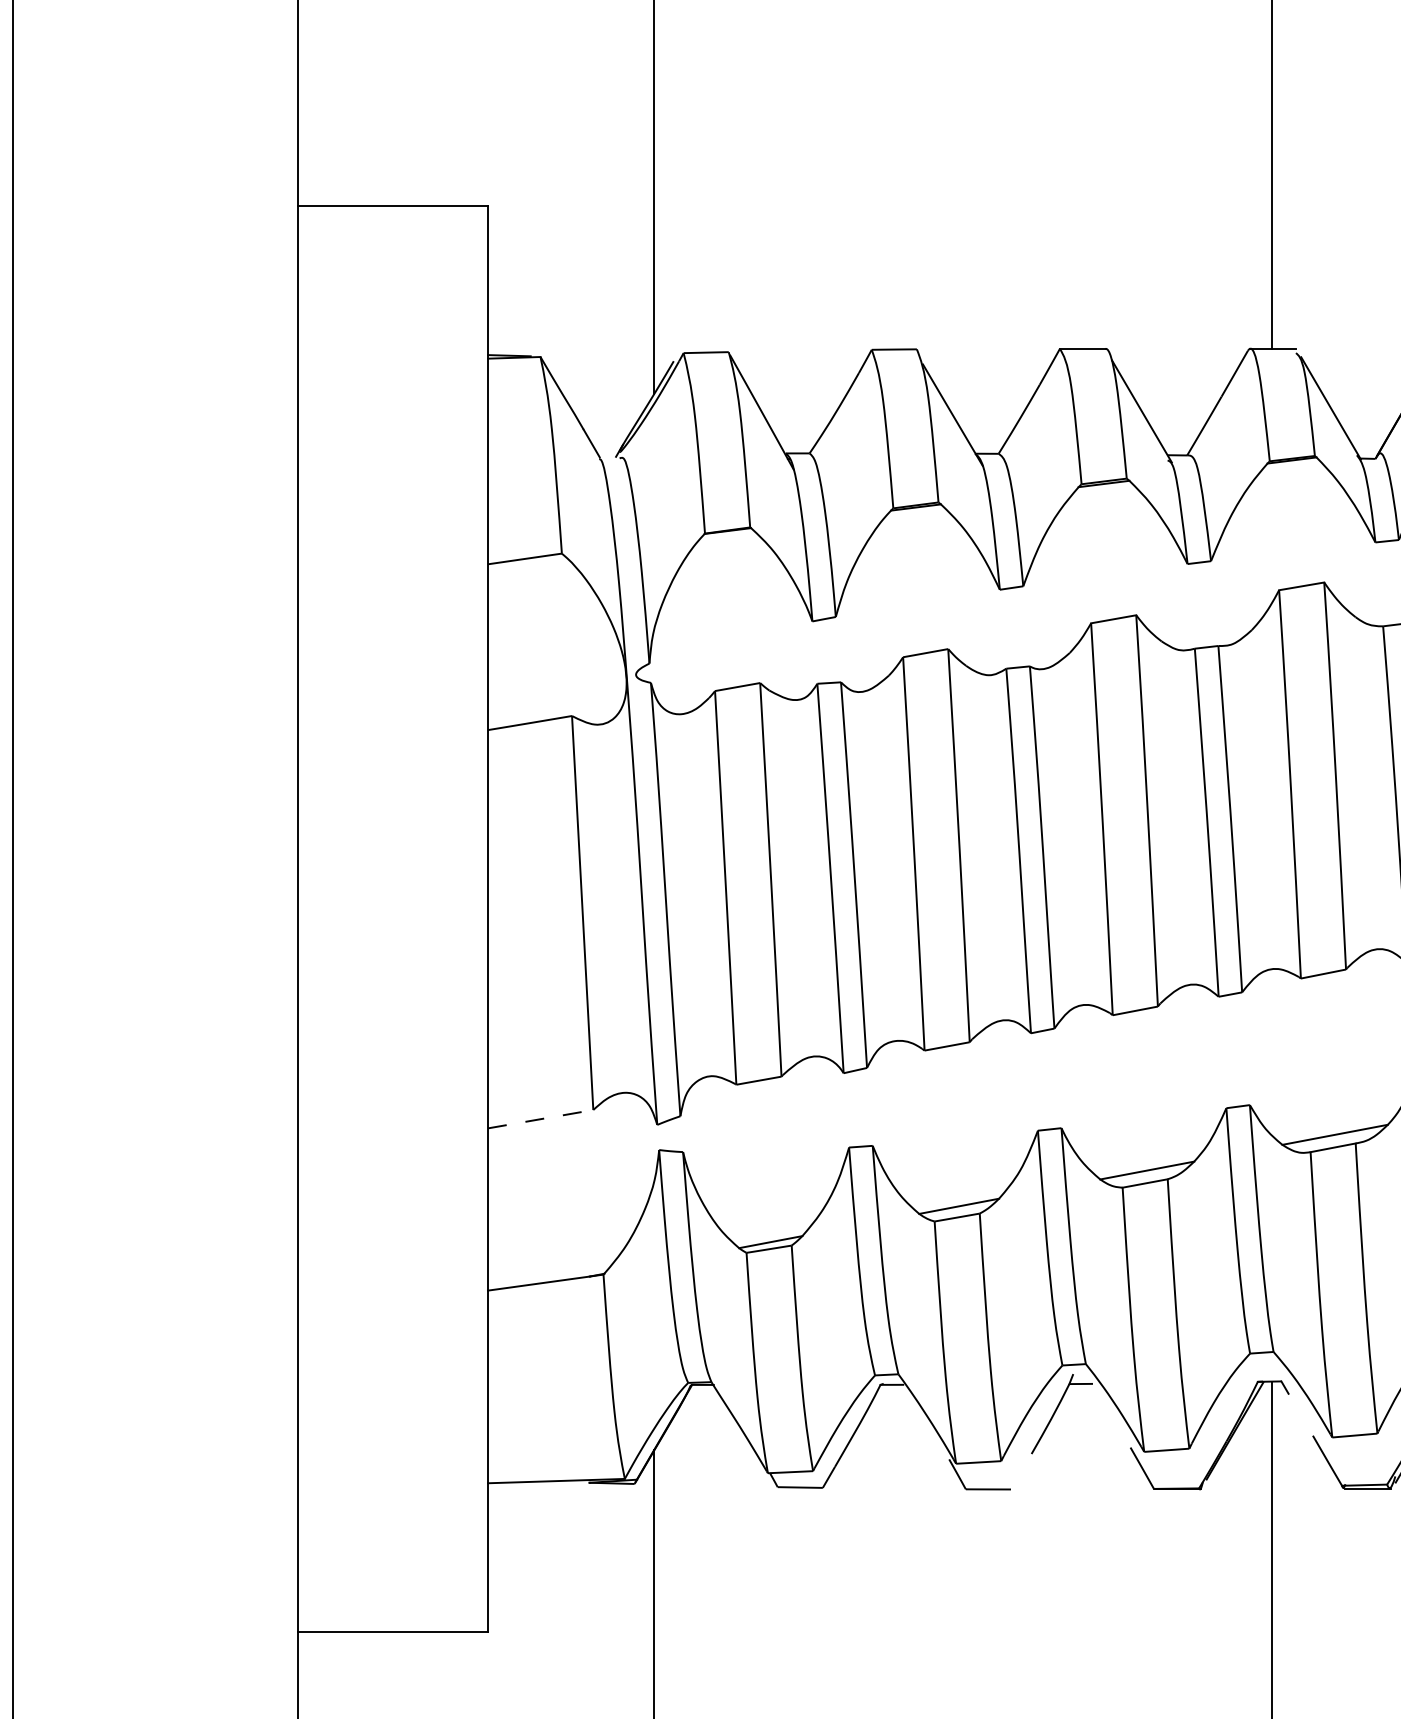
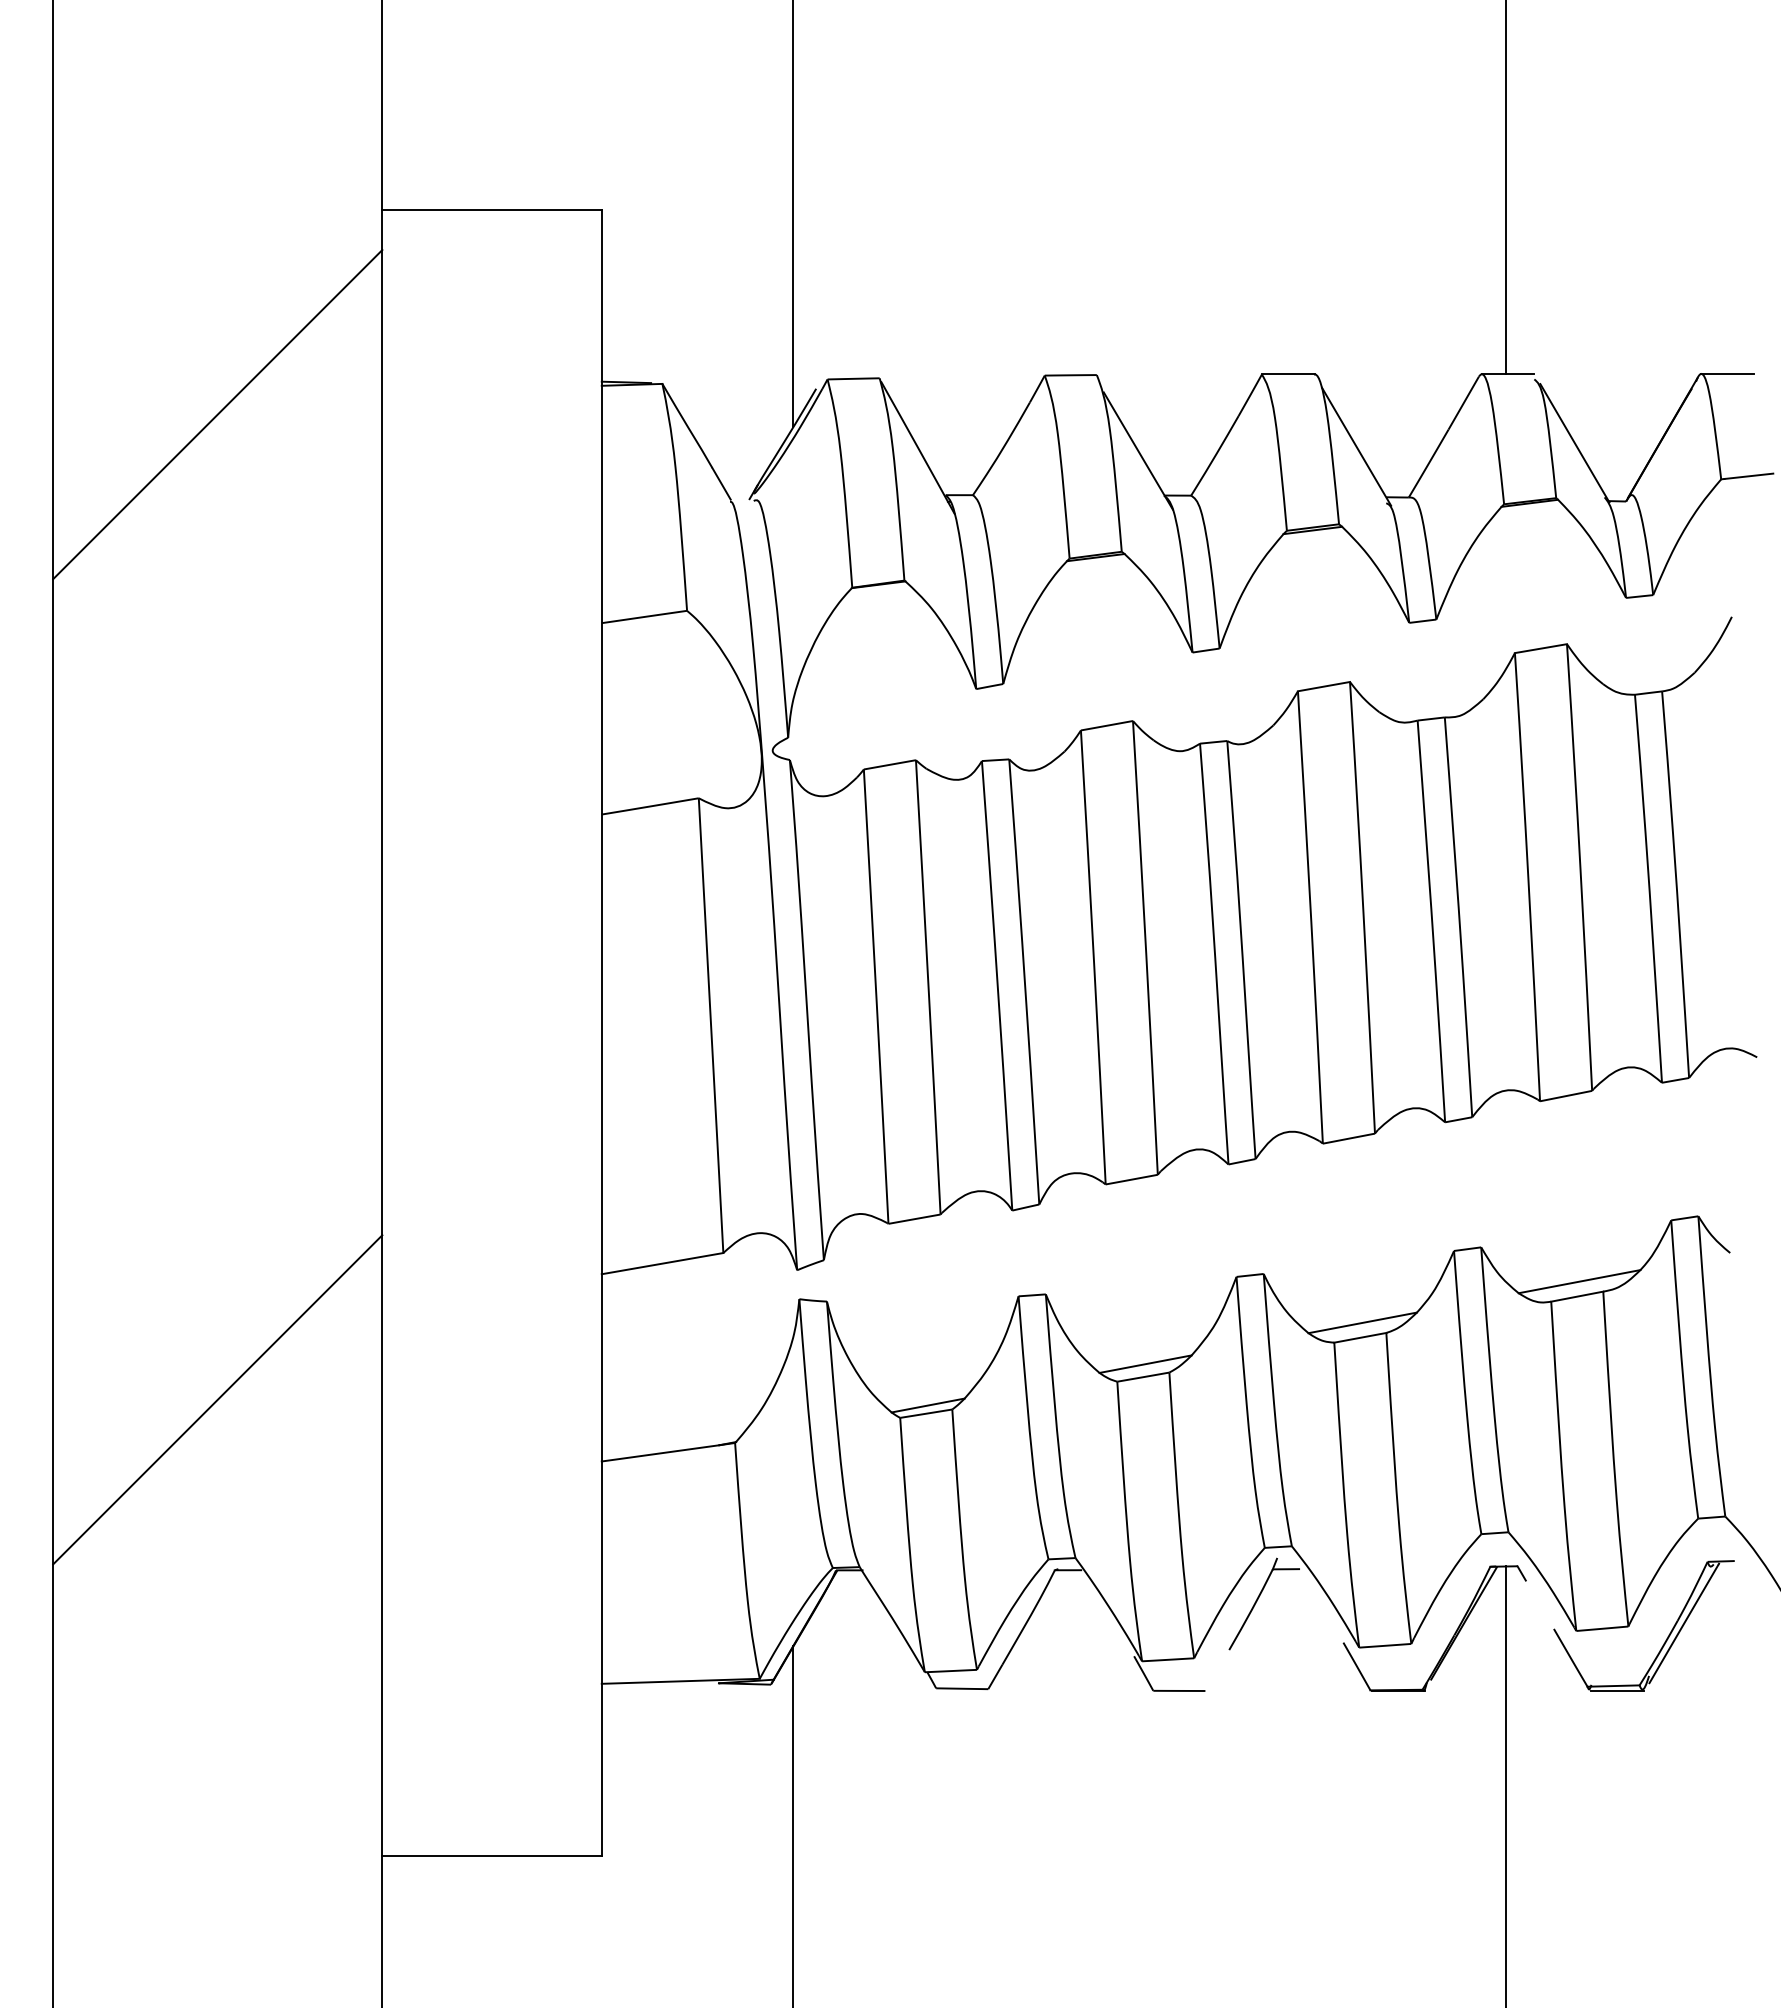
line: (155, 383) -> (217, 414), added
line: (540, 1119) -> (662, 1263), dashed -> solid
line: (155, 1236) -> (217, 1399), added

